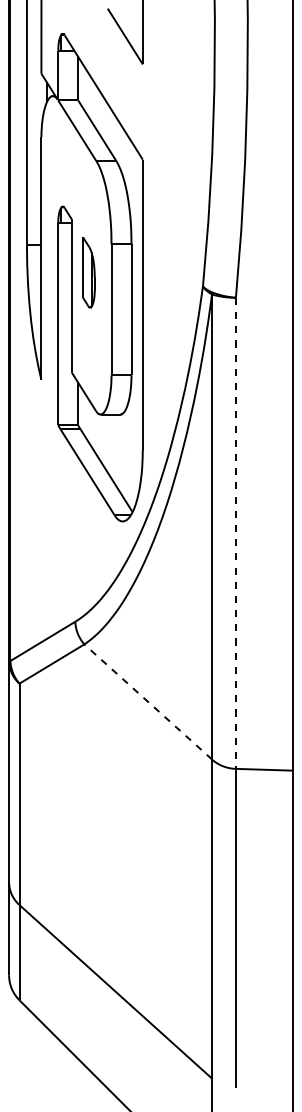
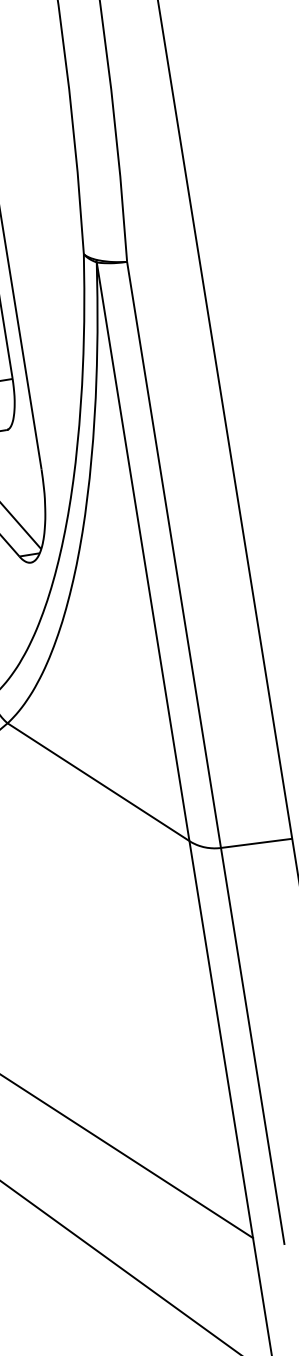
line: (235, 533) -> (173, 555), dashed -> solid
line: (148, 701) -> (98, 781), dashed -> solid

